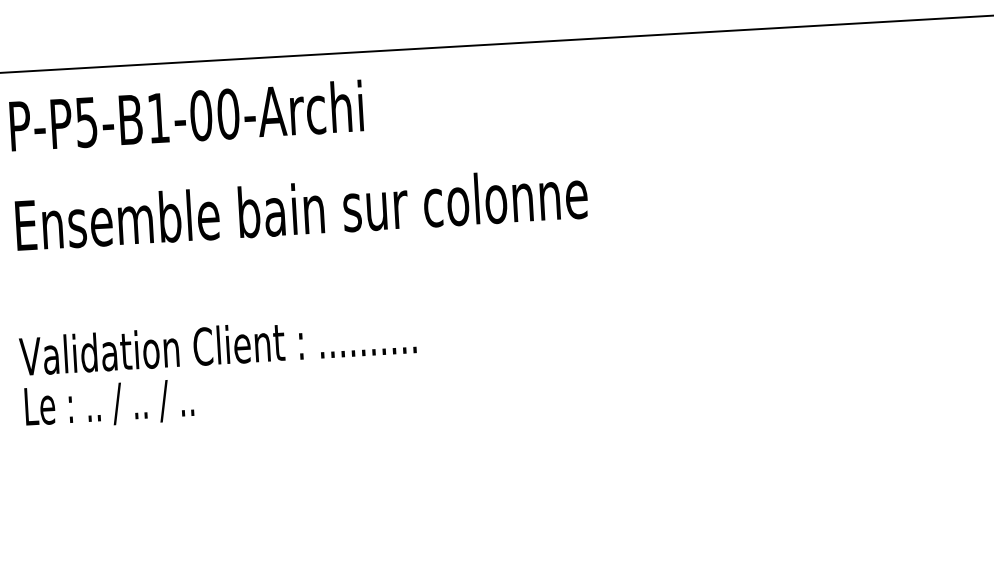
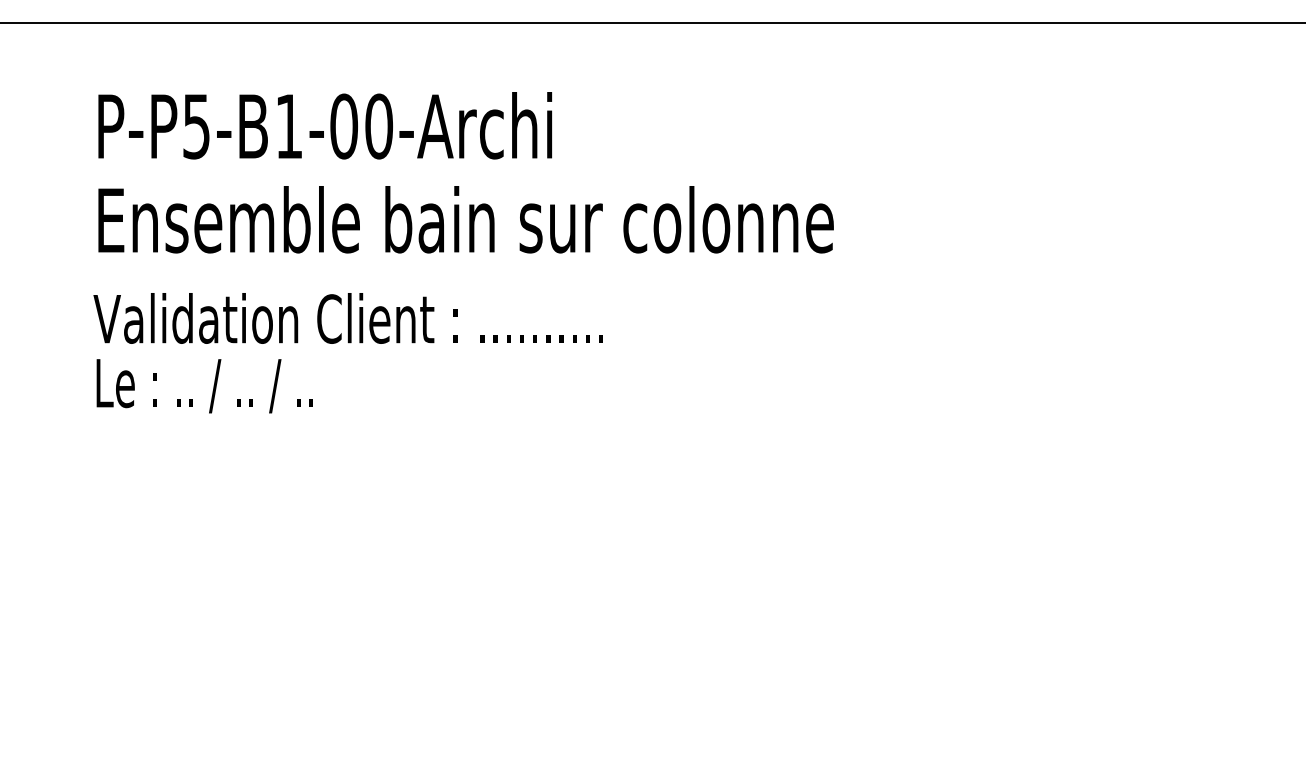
text: (185, 115) -> (324, 125), moved
text: (218, 372) -> (347, 353), moved

